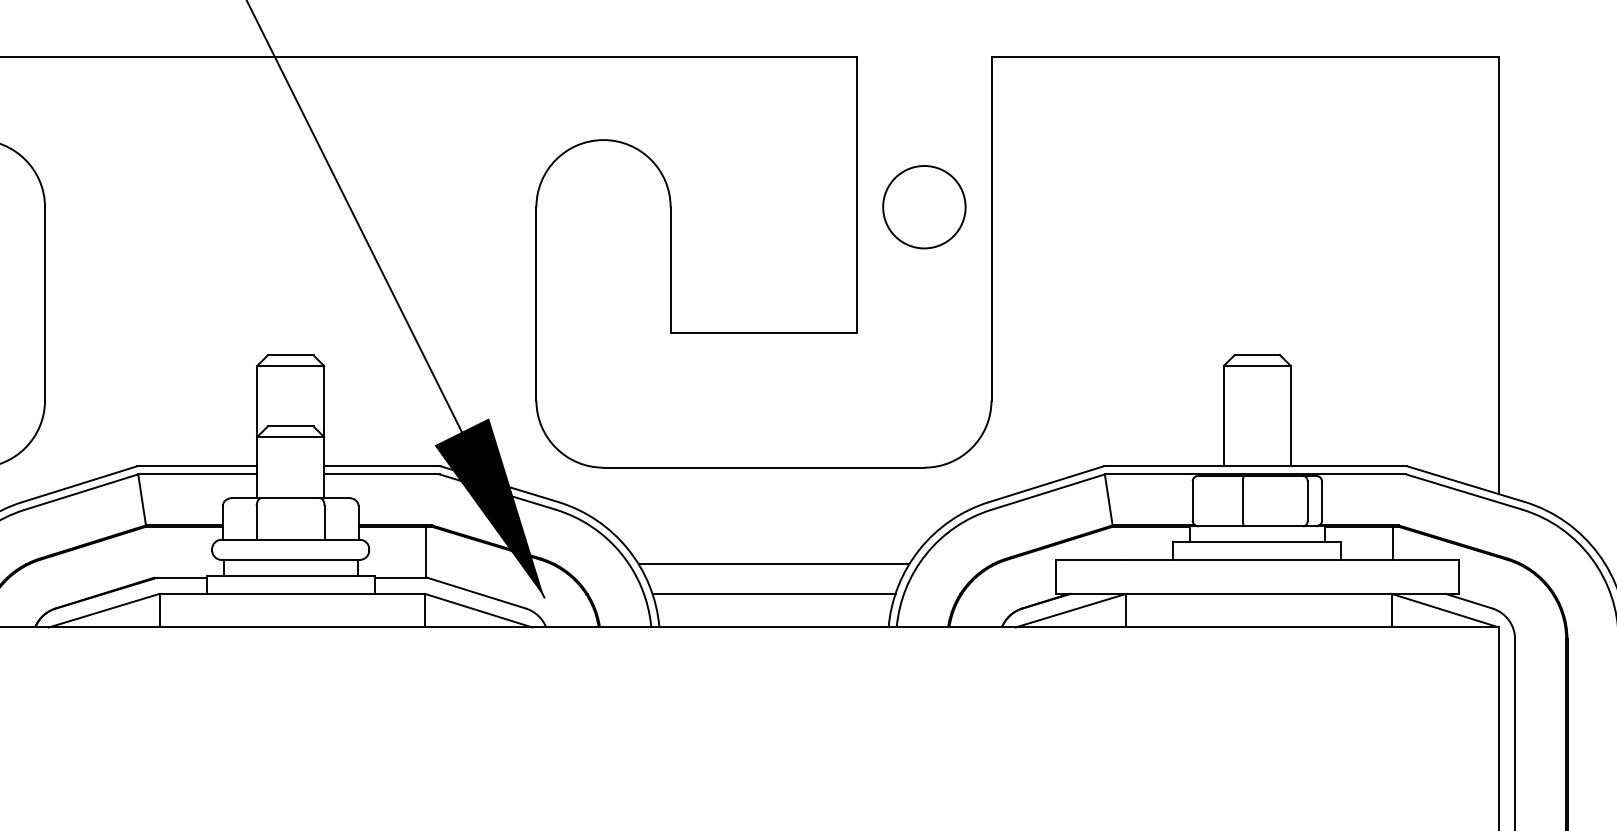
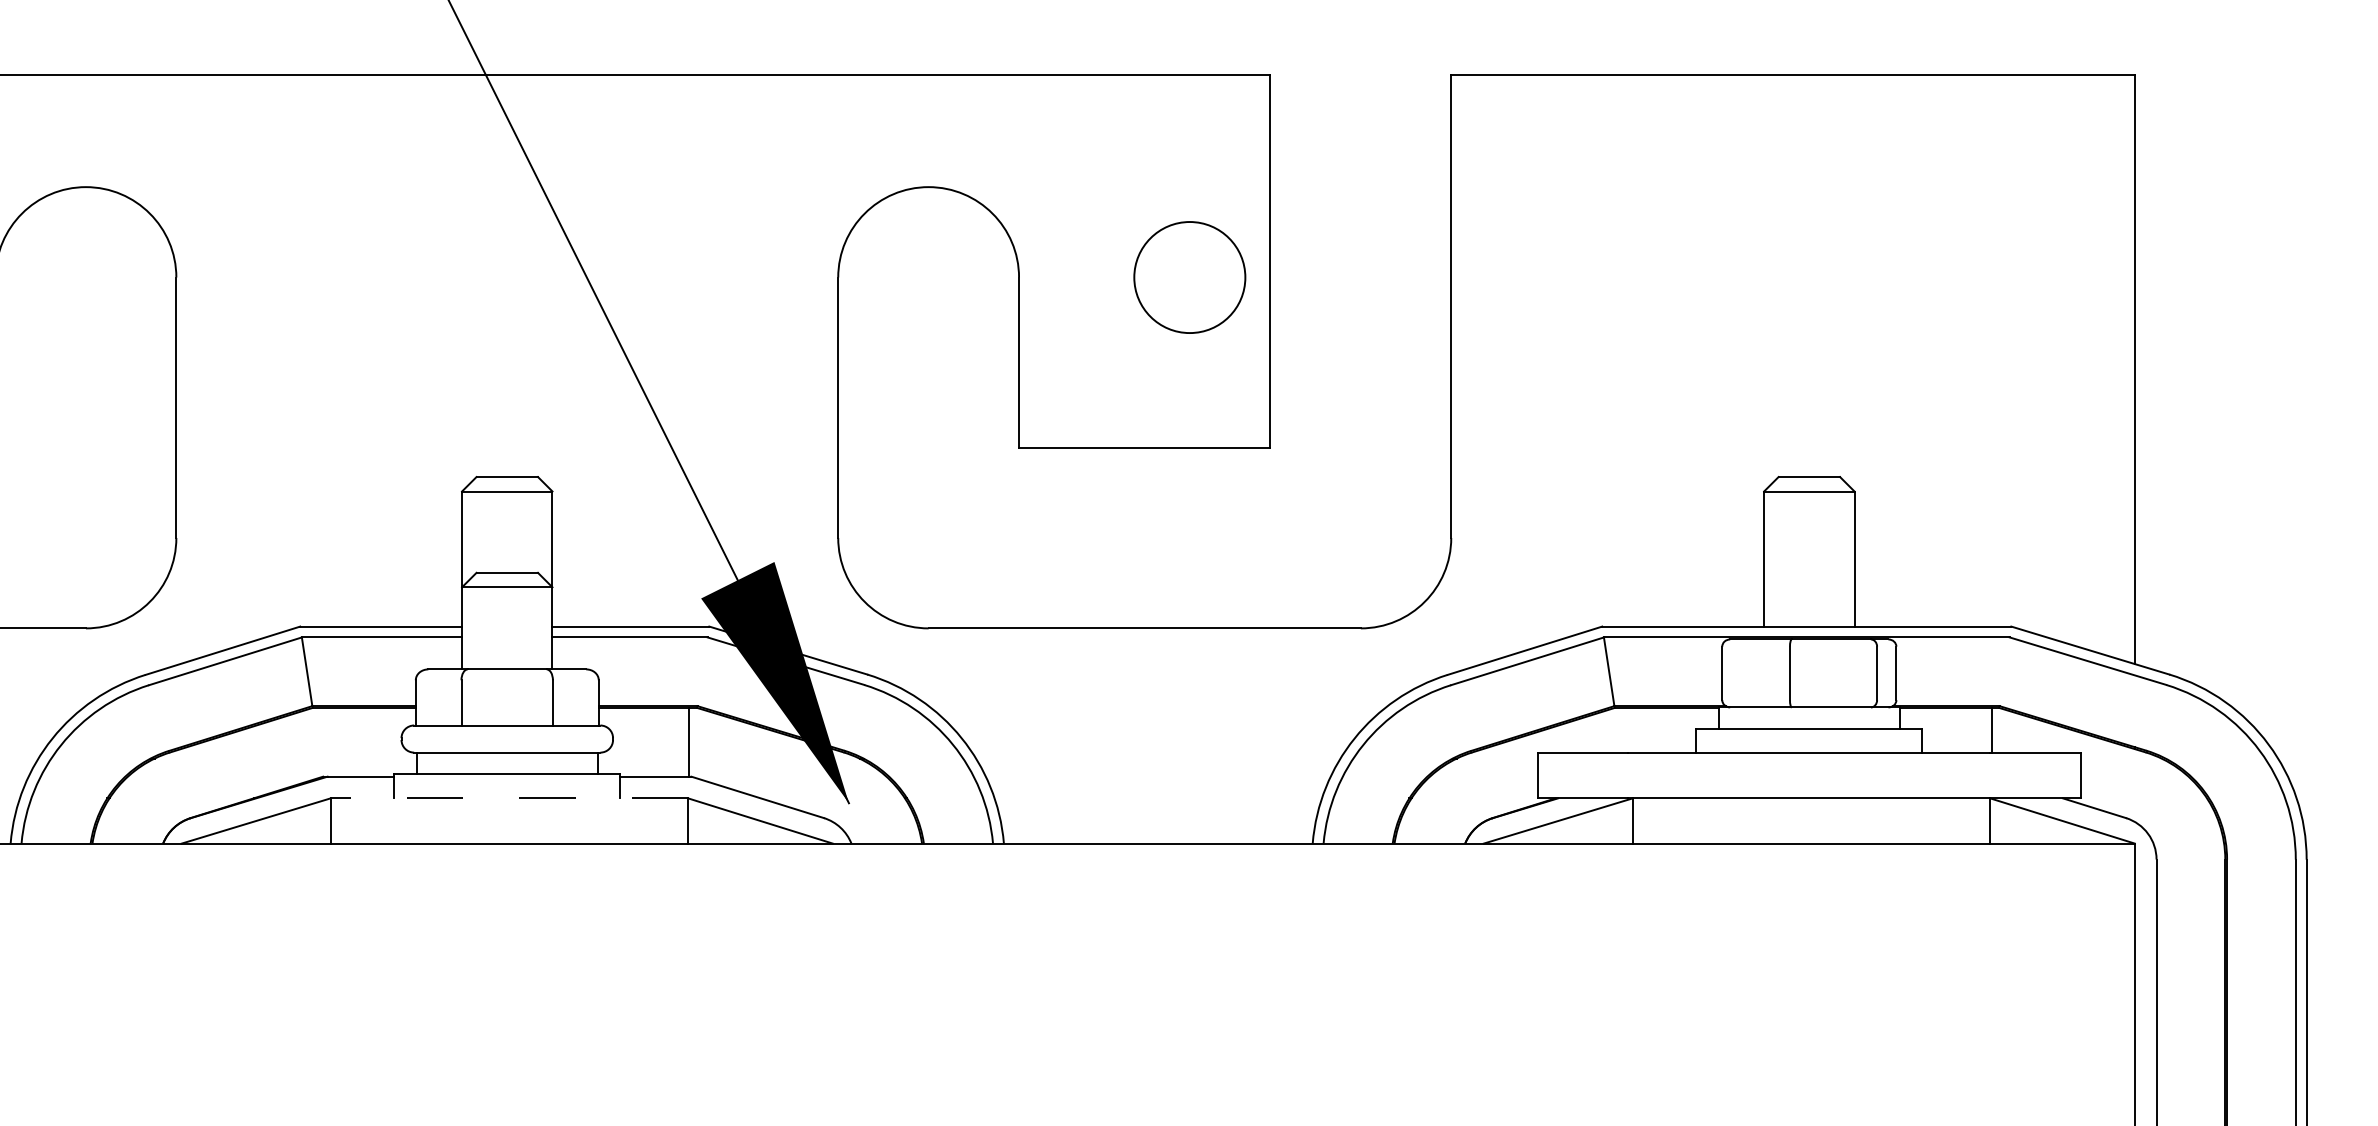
circle: (924, 207) -> (1189, 277), moved
line: (774, 564) -> (1158, 758), removed
line: (292, 593) -> (509, 798), solid -> dashed
line: (773, 593) -> (1157, 798), removed

